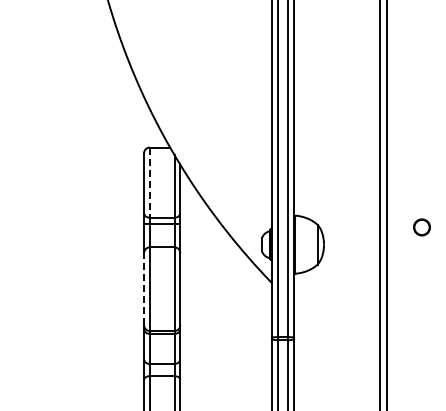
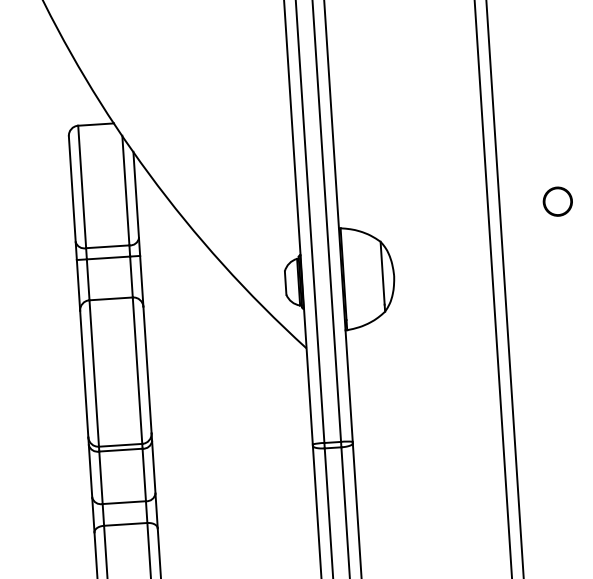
line: (149, 182) -> (81, 186), dashed -> solid
circle: (421, 227) -> (556, 201), moved
line: (144, 288) -> (84, 372), dashed -> solid

